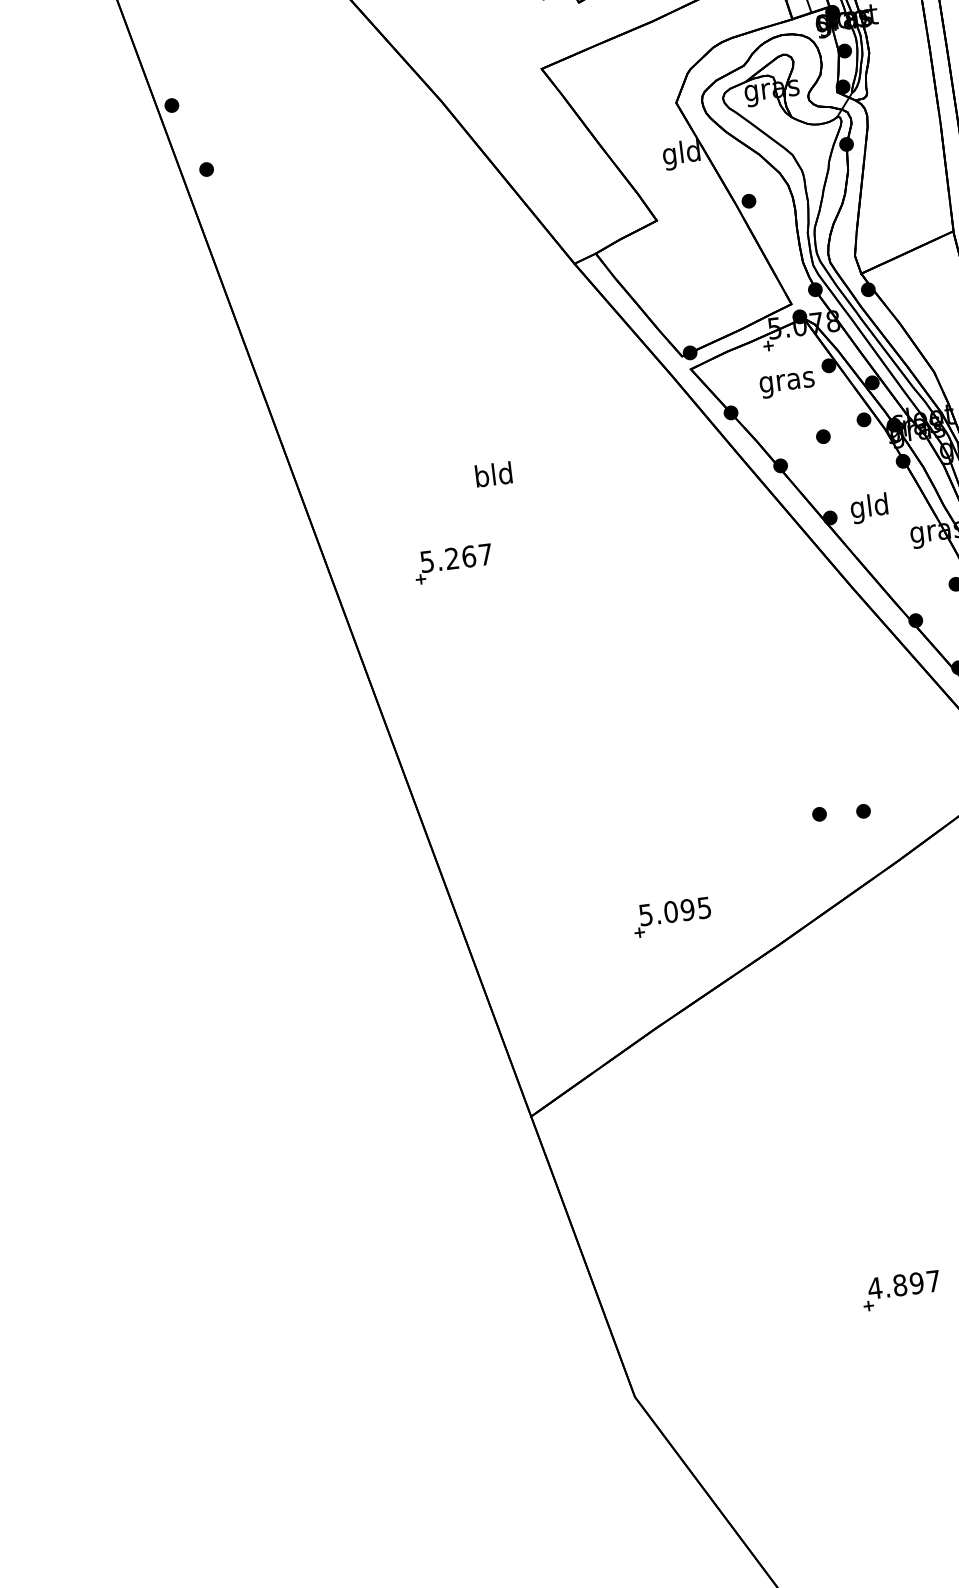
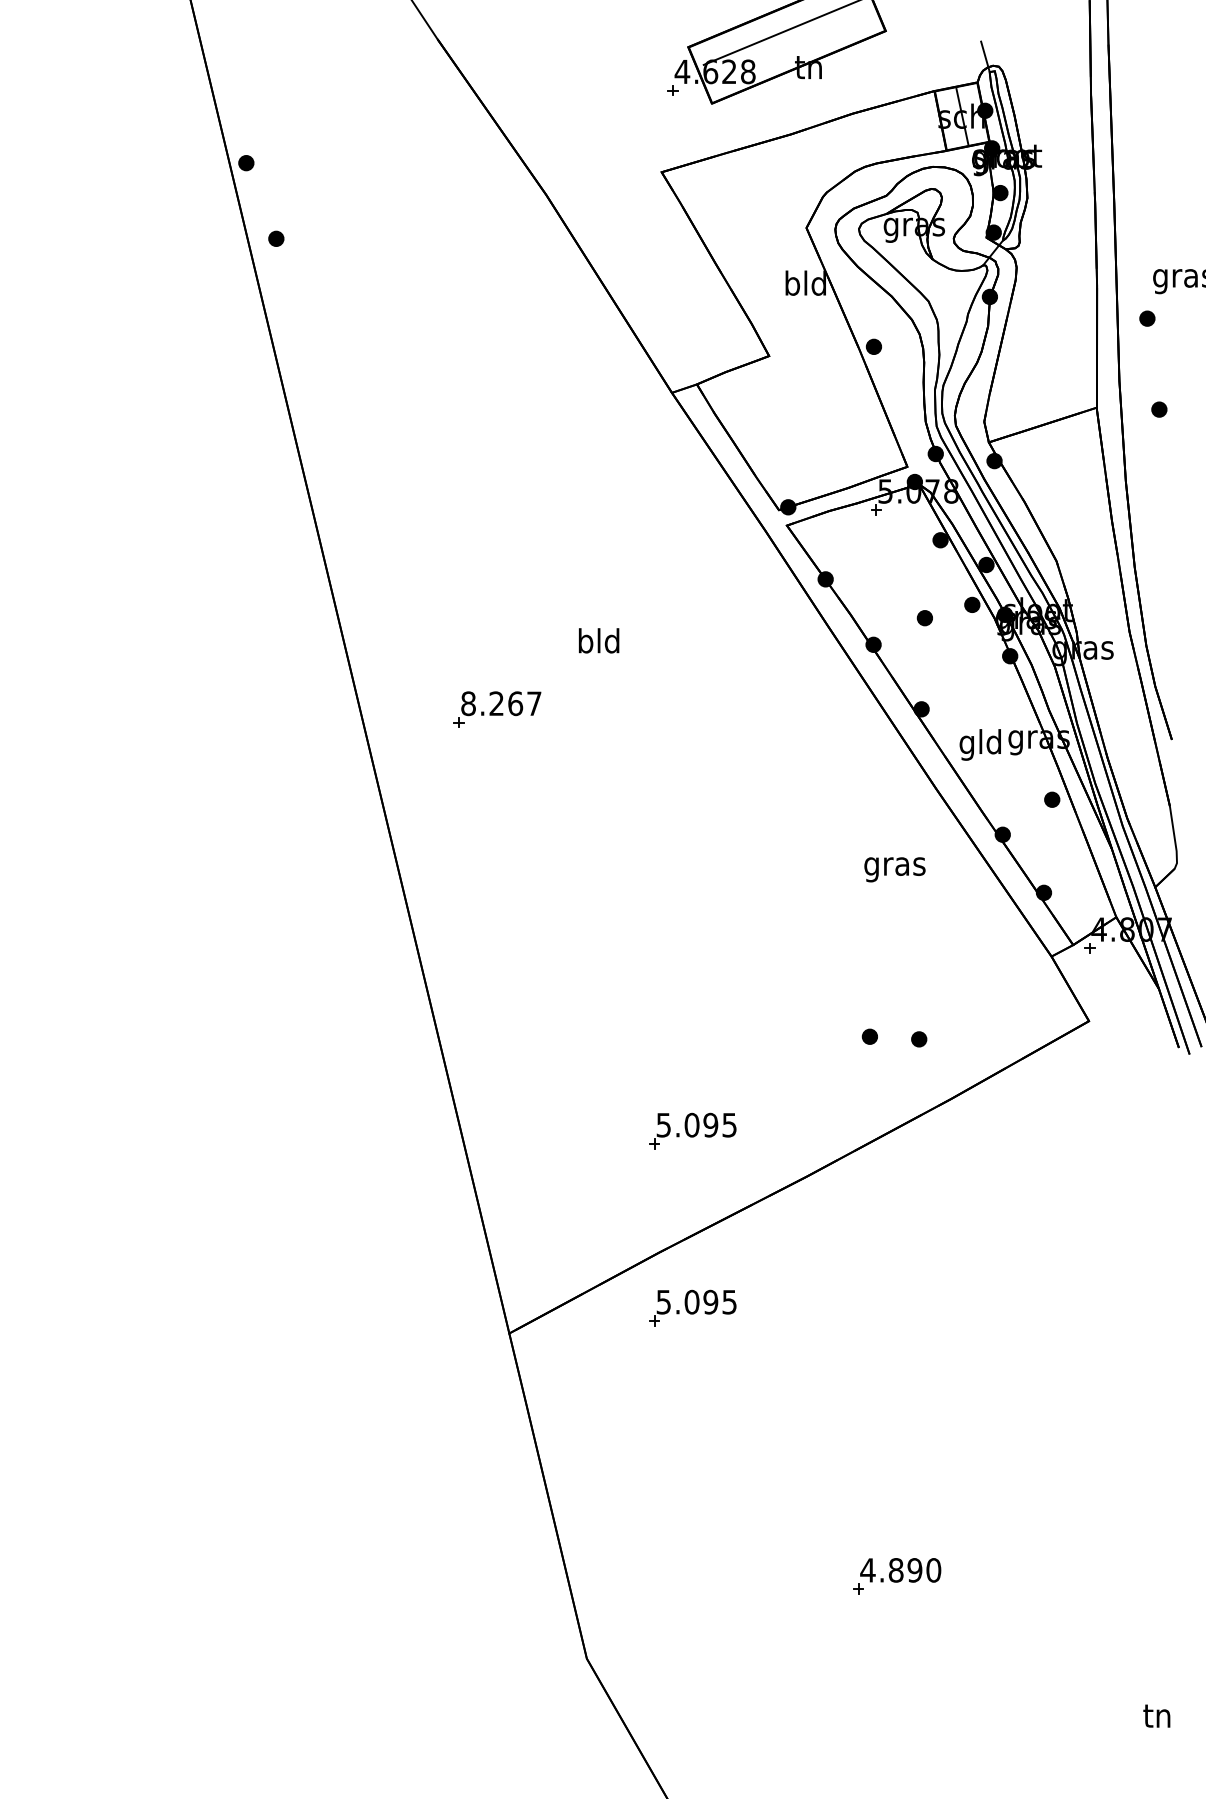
text: (670, 156) -> (792, 286), gld -> bld
text: (786, 384) -> (894, 869), moved
text: (494, 474) -> (599, 640), moved
text: (868, 508) -> (979, 744), moved
text: (427, 561) -> (468, 703), 5.267 -> 8.267
part: (691, 1073) -> (692, 1307), added
text: (933, 1281) -> (933, 1570), 4.897 -> 4.890

